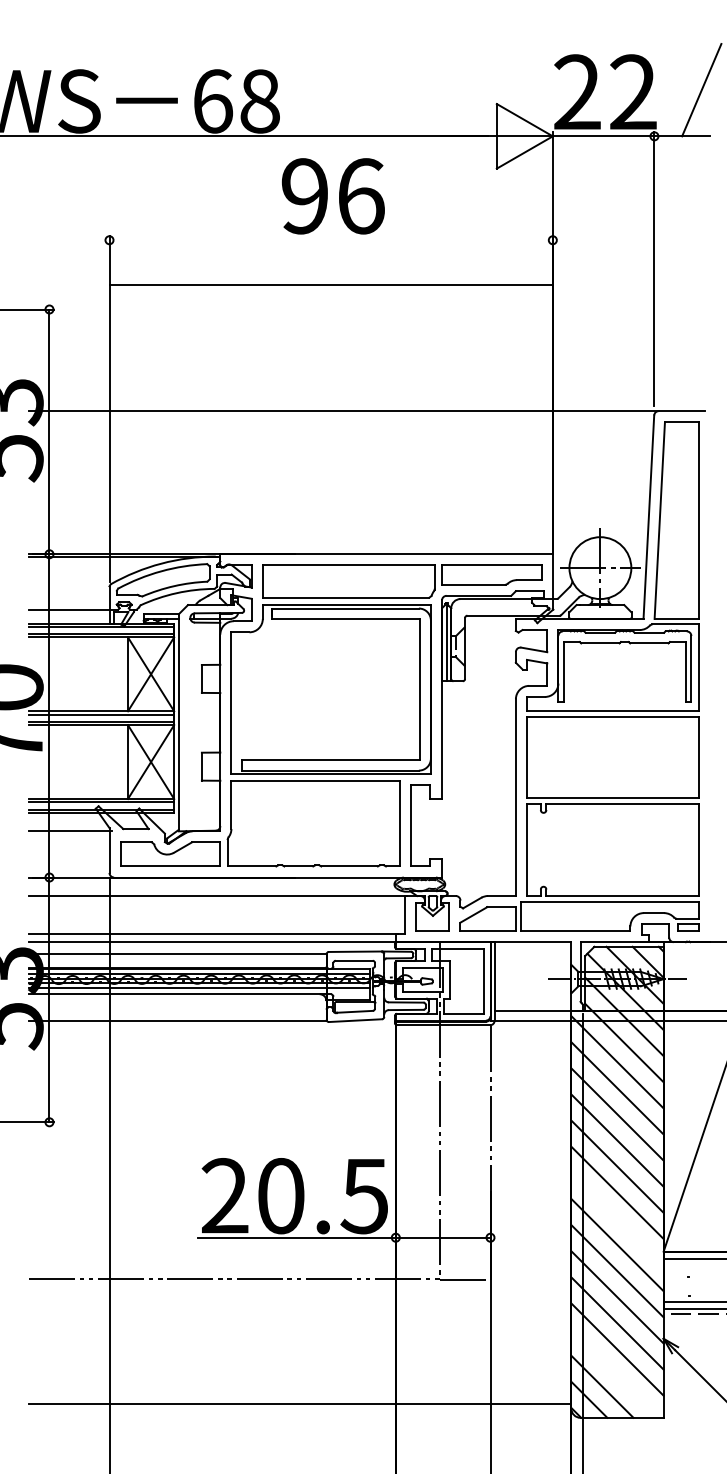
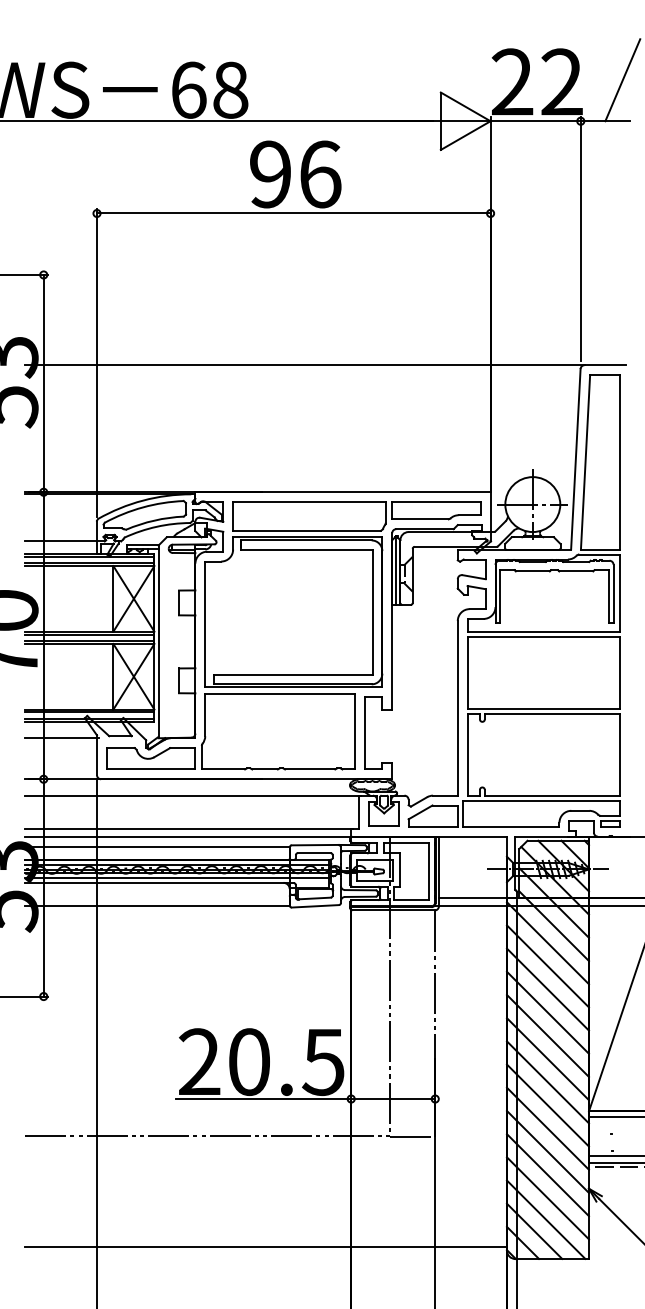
line: (330, 285) -> (293, 213), moved
line: (616, 1219) -> (547, 1082), added
line: (614, 1373) -> (545, 1219), added

